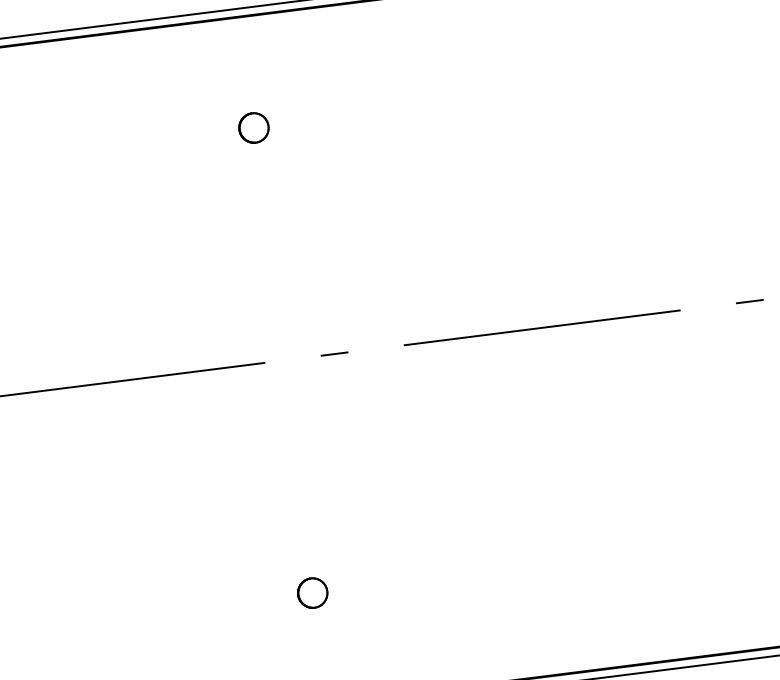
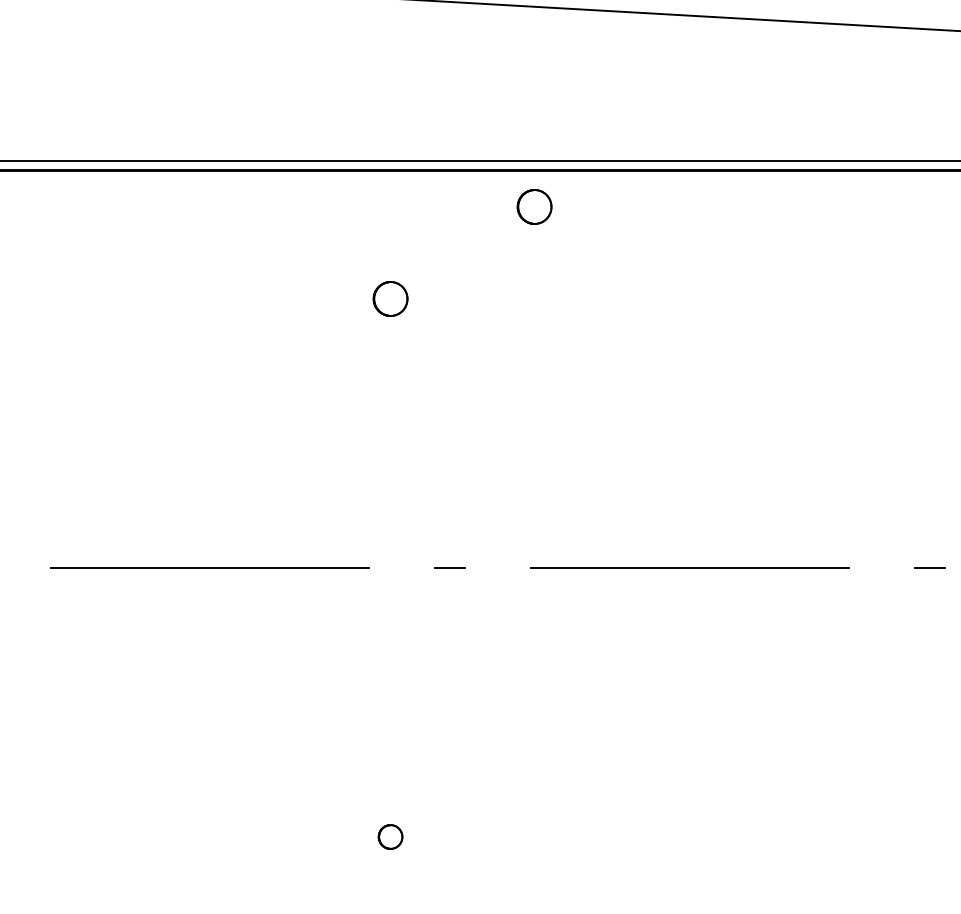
part: (368, 32) -> (534, 206), added
part: (312, 592) -> (390, 836), size x0.7

